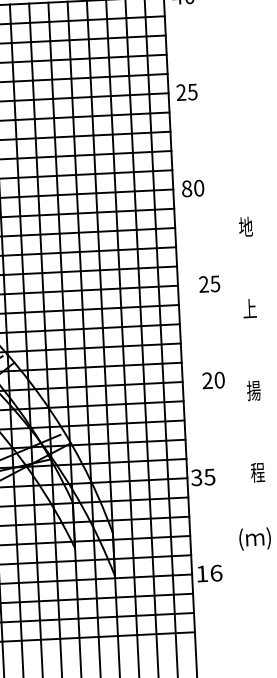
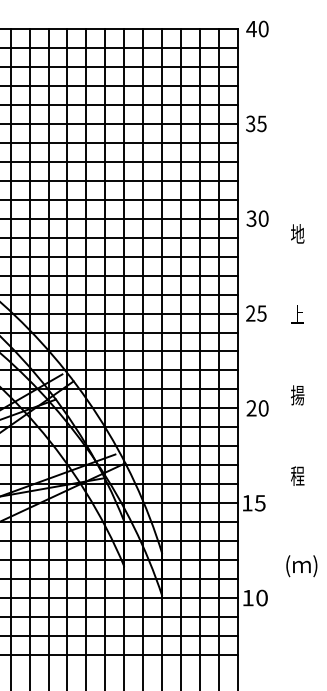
text: (181, 93) -> (250, 124), 25 -> 35
text: (186, 188) -> (251, 218), 80 -> 30
text: (209, 284) -> (256, 313), moved
text: (251, 349) -> (297, 354), moved
text: (213, 380) -> (257, 408), moved
text: (196, 478) -> (247, 503), 35 -> 15
text: (215, 572) -> (261, 597), 16 -> 10

